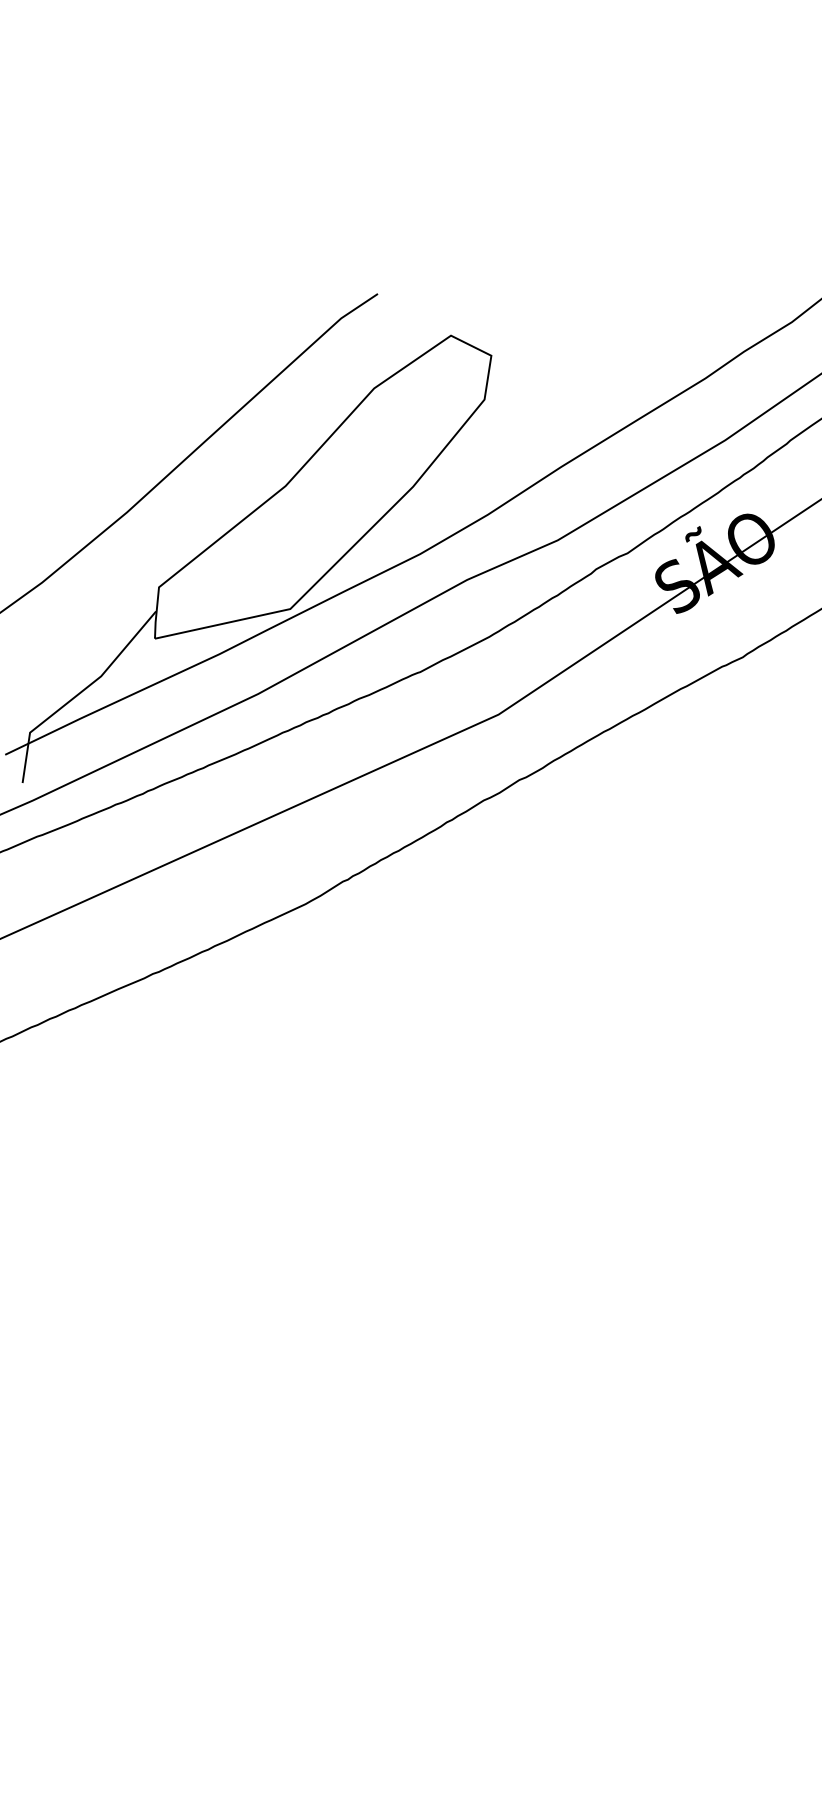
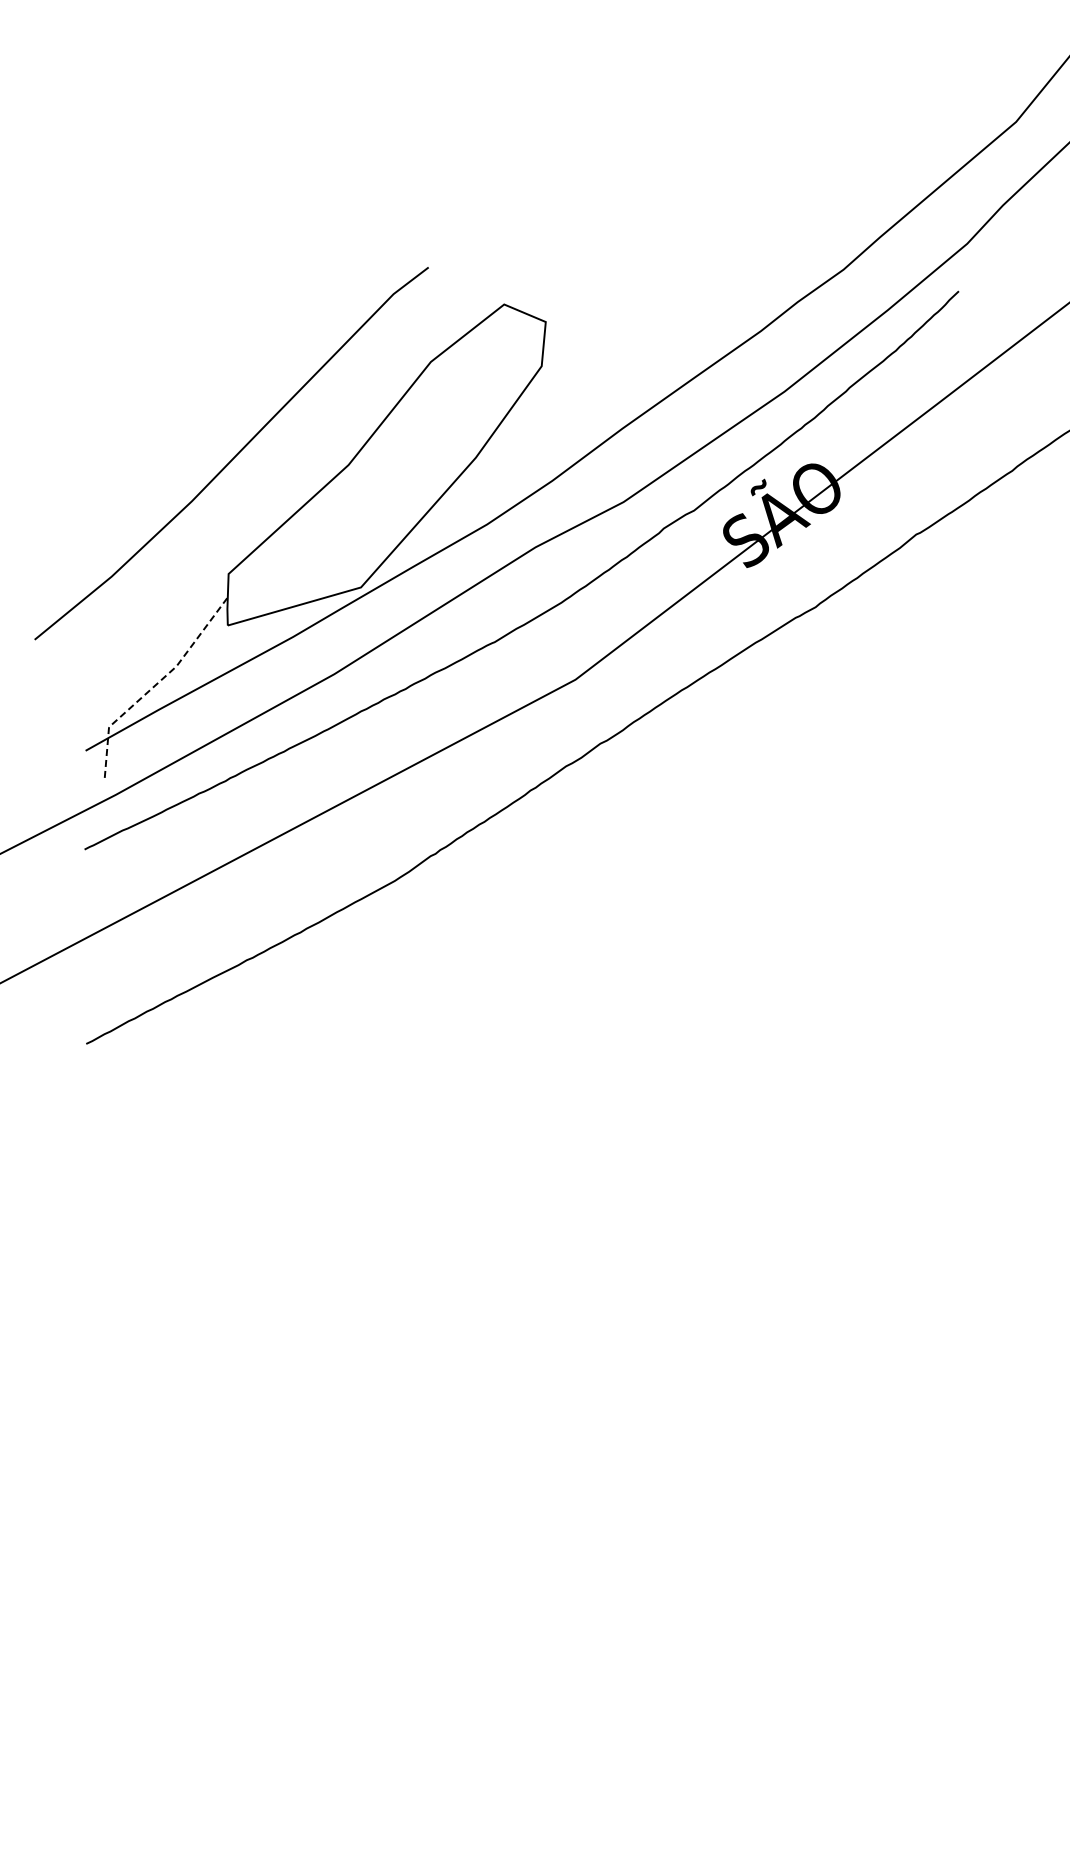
line: (79, 694) -> (155, 685), solid -> dashed

